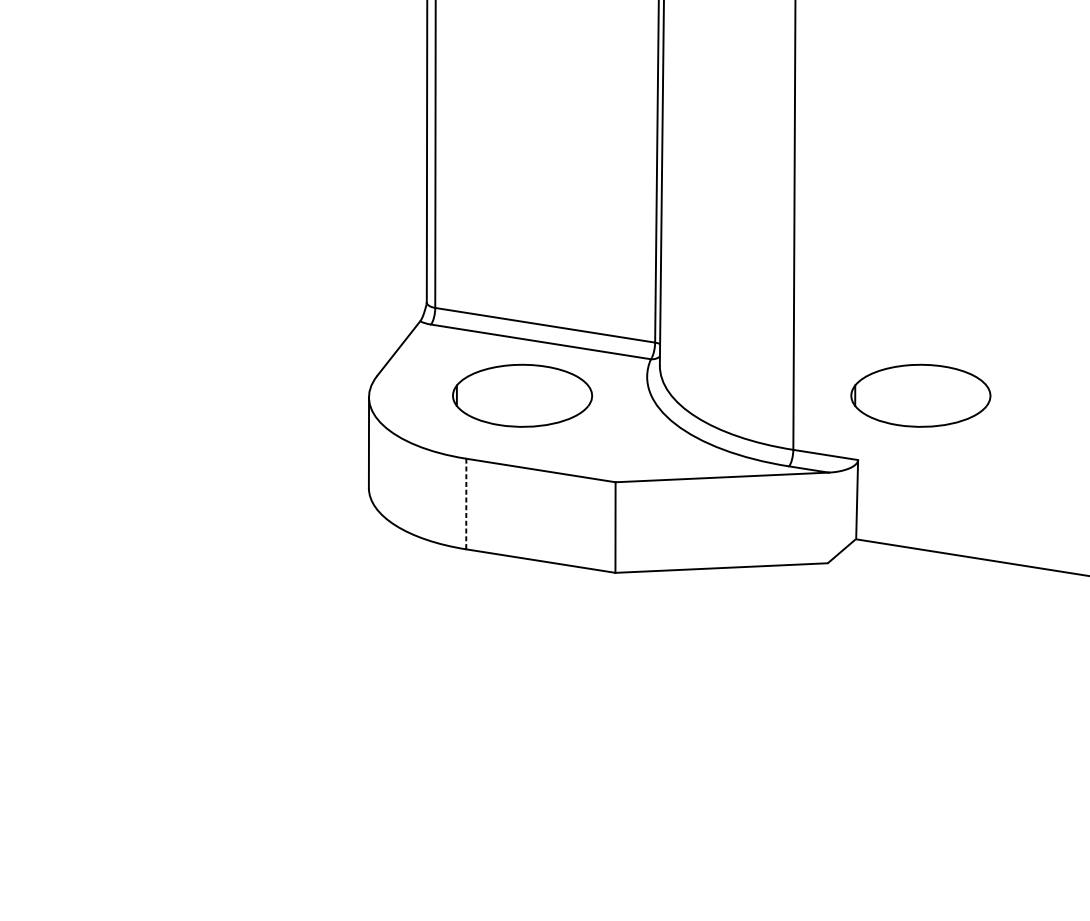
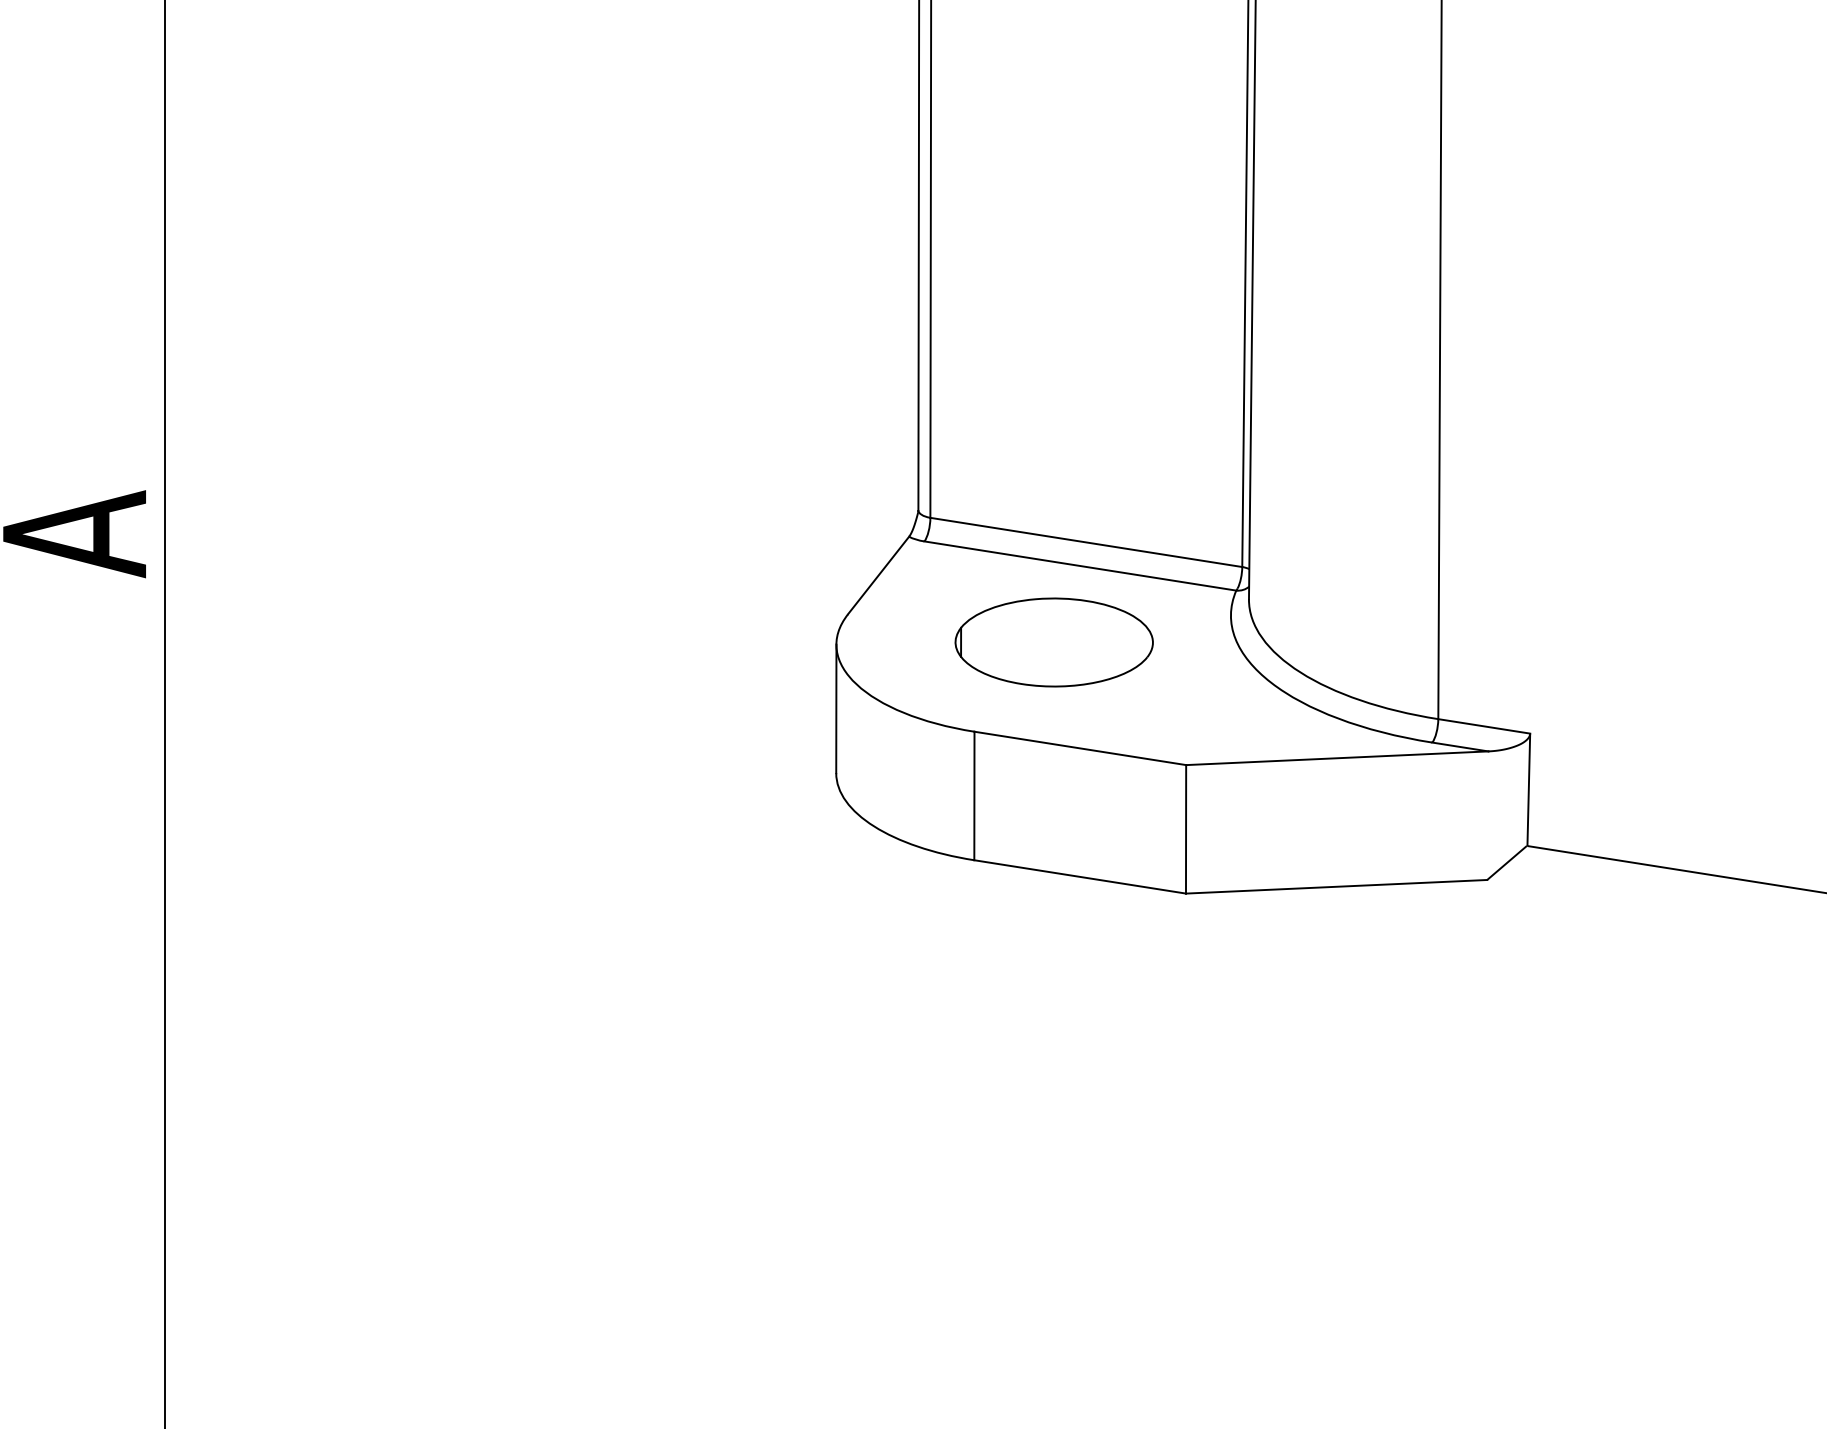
part: (920, 395) -> (1618, 642), removed
line: (466, 504) -> (974, 796), dashed -> solid

